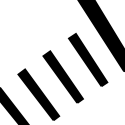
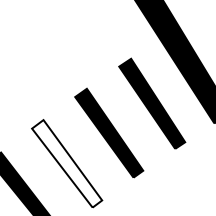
fill: (38, 94) -> (66, 163), removed

